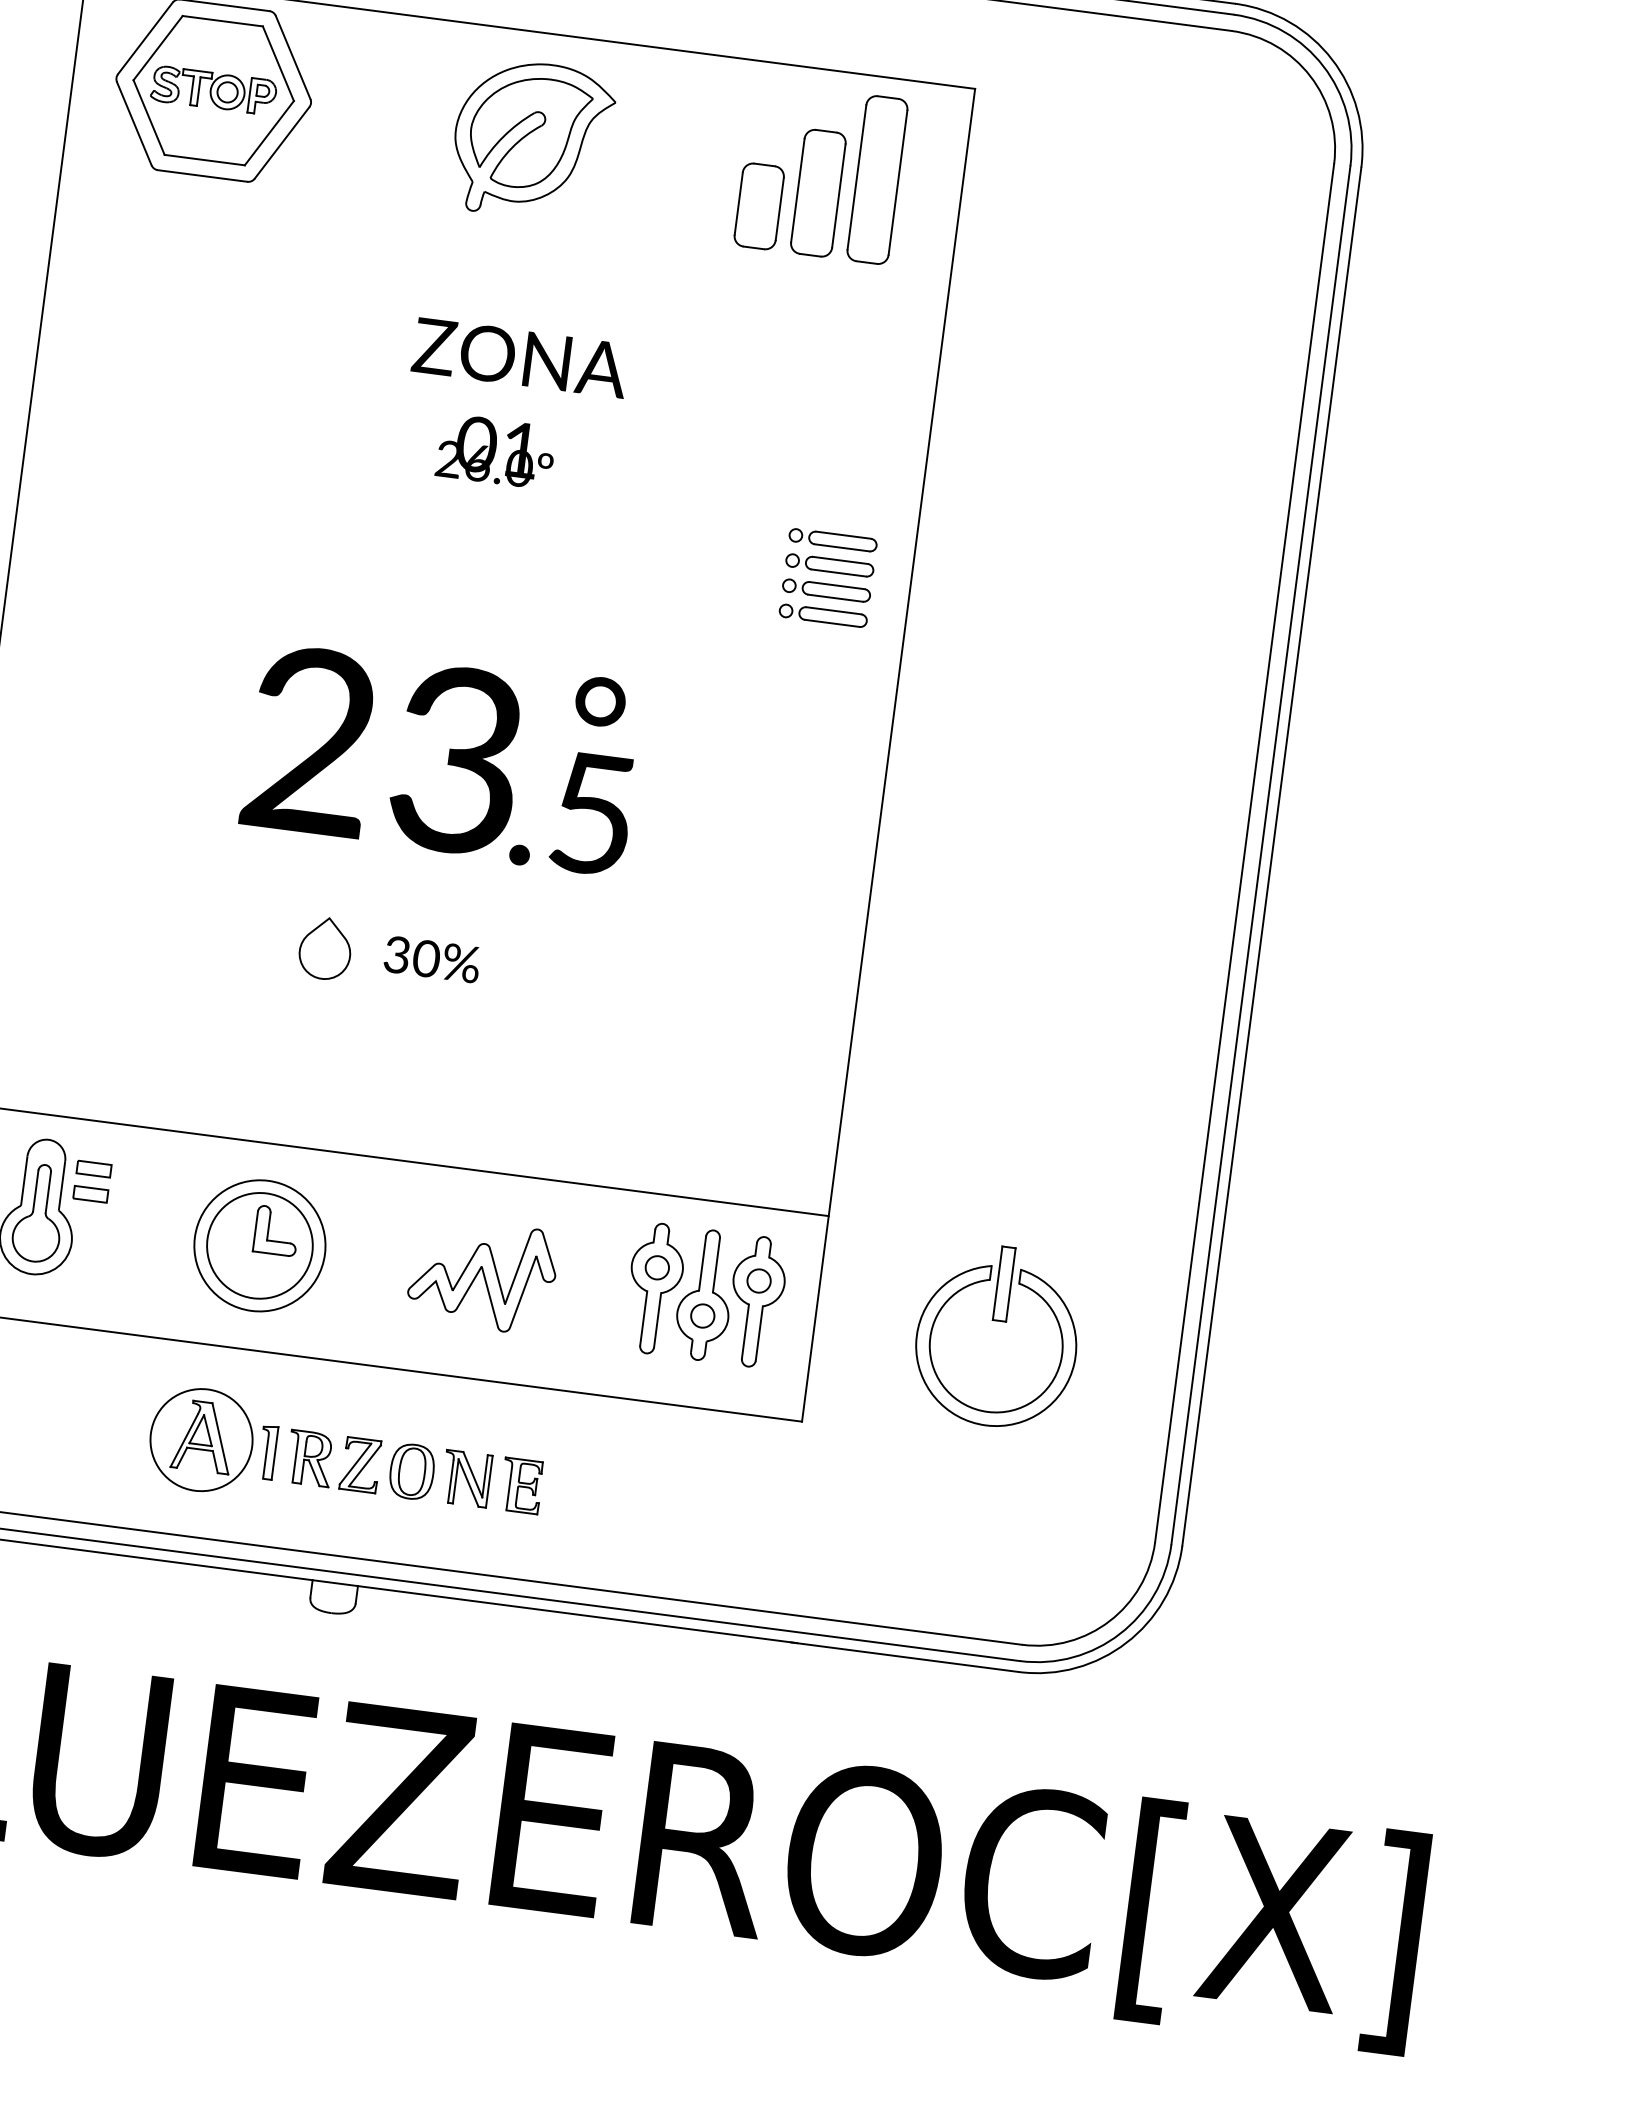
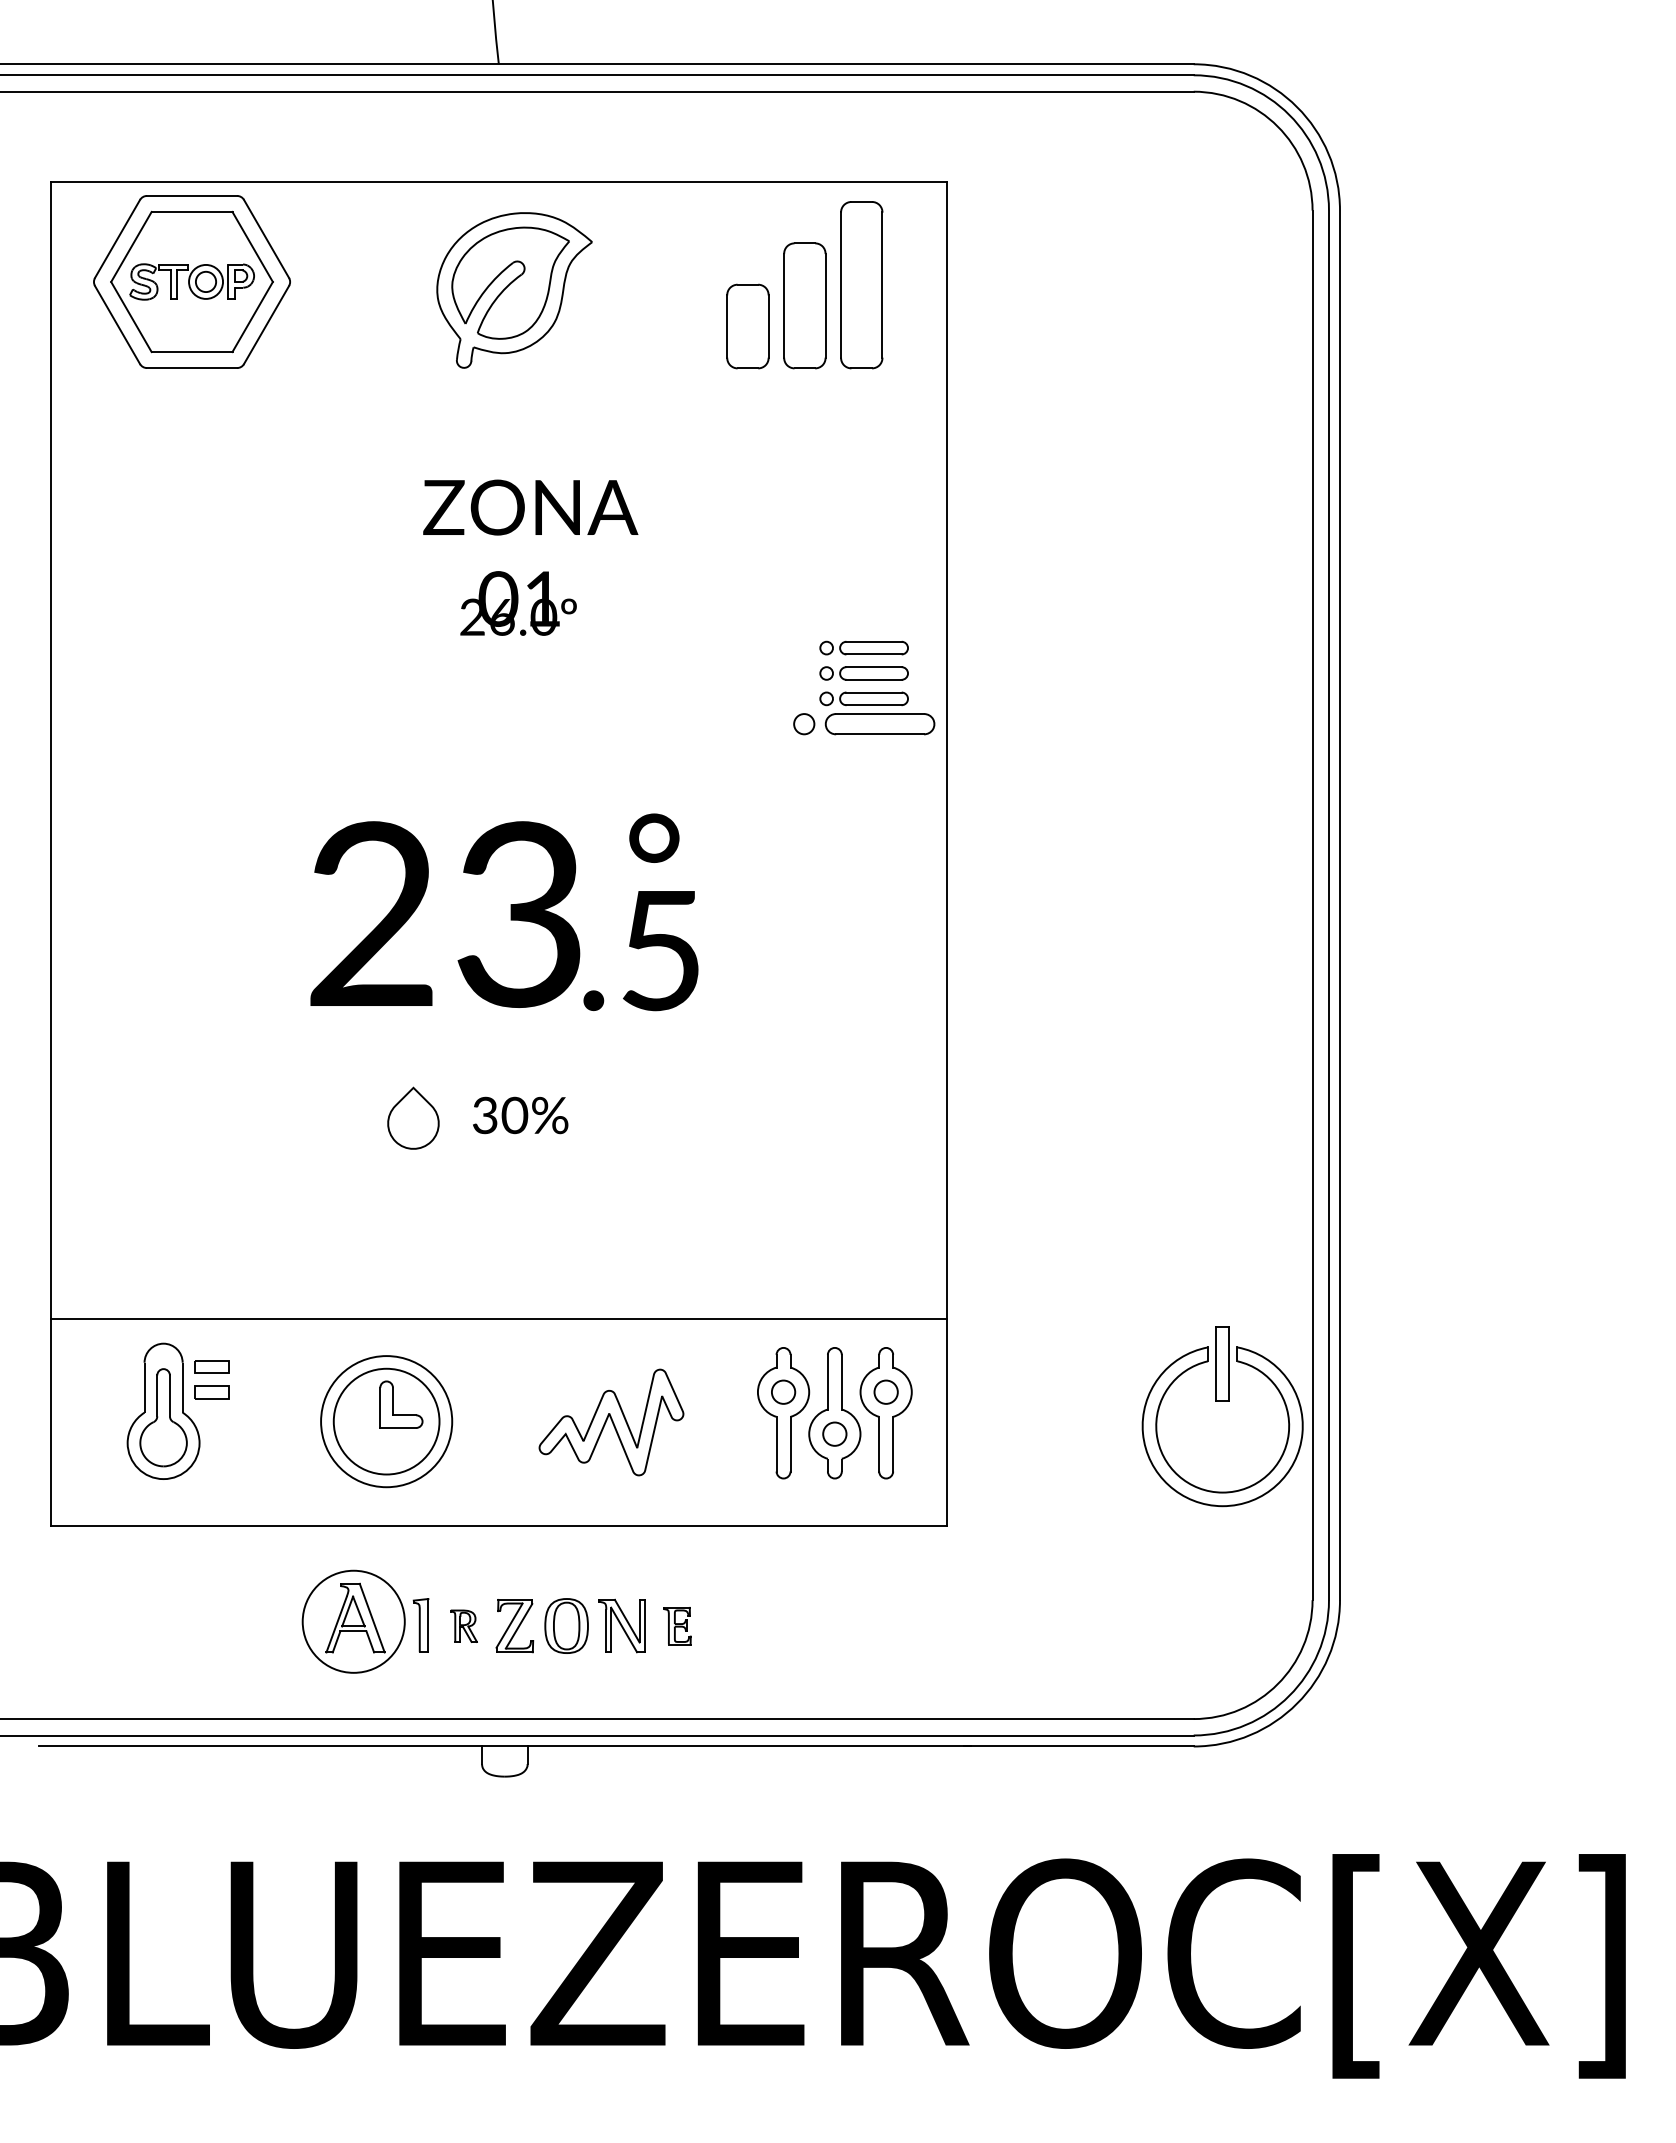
part: (822, 615) -> (863, 724), size x1.6
part: (999, 1321) -> (1222, 1401), moved
part: (309, 1458) -> (463, 1626), size x0.6
part: (521, 1486) -> (677, 1626), size x0.7

